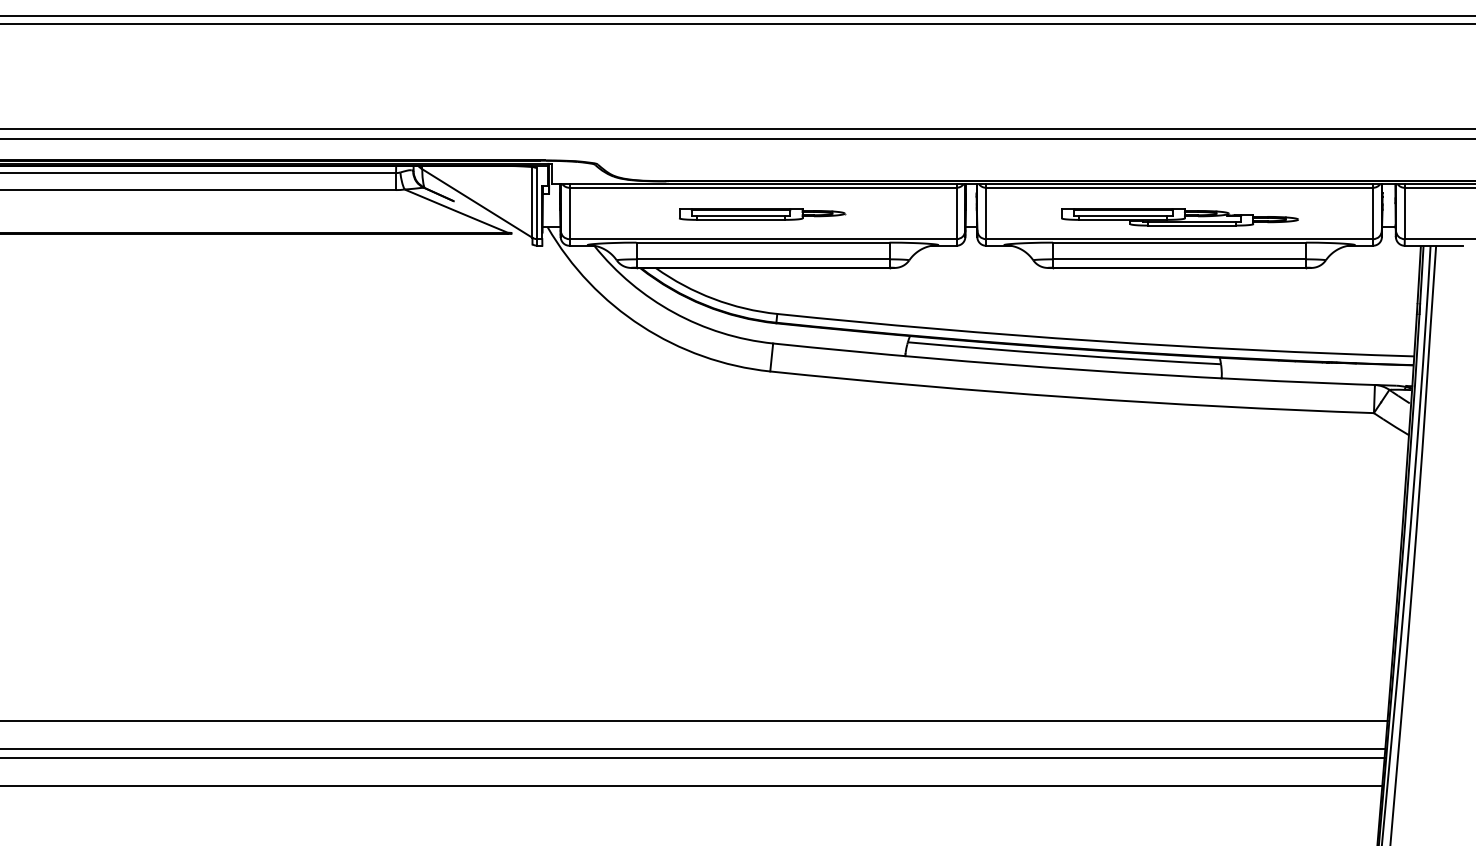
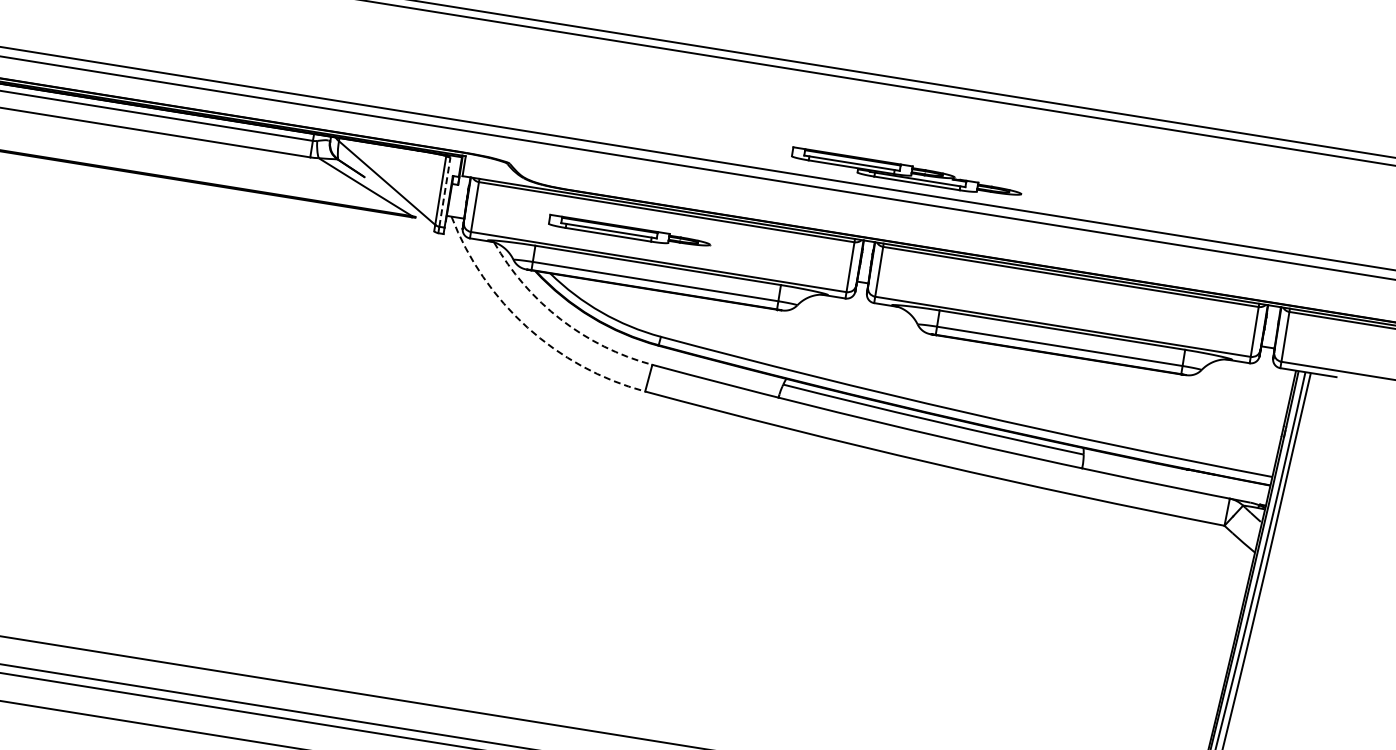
line: (536, 203) -> (444, 192), solid -> dashed
part: (762, 214) -> (630, 232), moved
part: (1179, 217) -> (906, 173), moved
arc: (673, 312) -> (560, 319), solid -> dashed
arc: (641, 326) -> (527, 327), solid -> dashed

